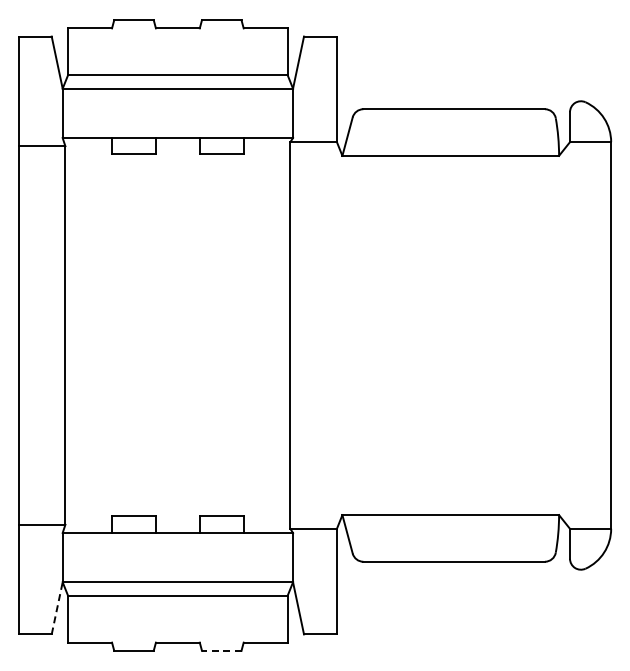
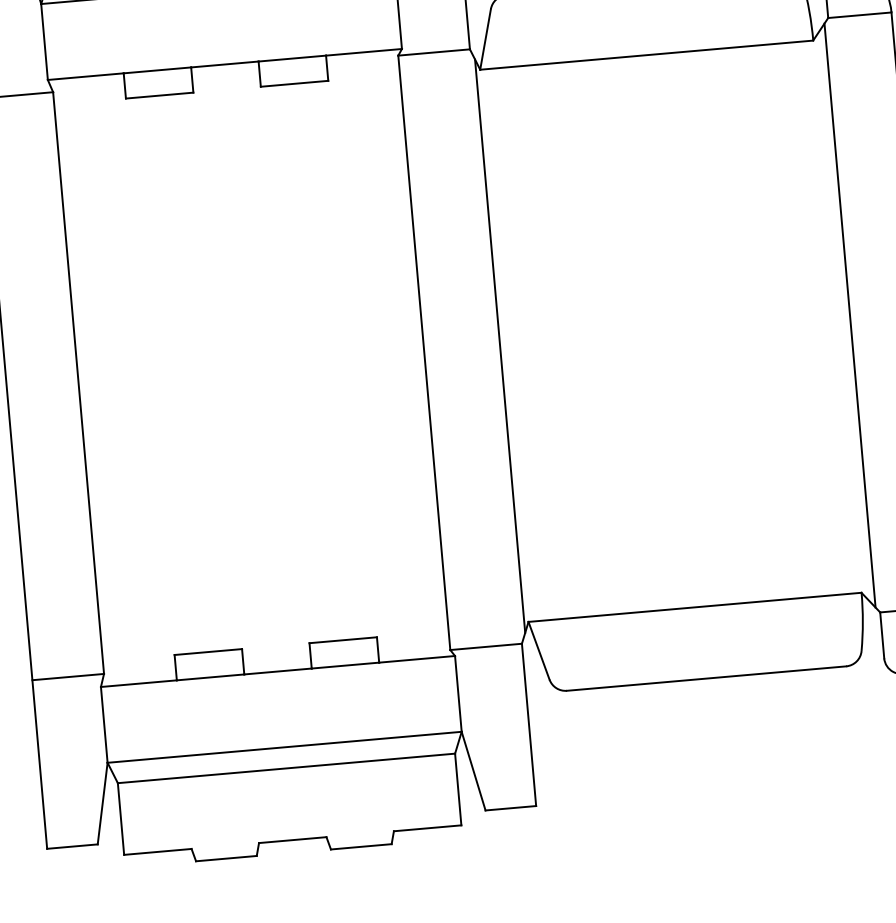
line: (339, 335) -> (499, 346), added
line: (567, 335) -> (850, 315), added
line: (57, 608) -> (103, 803), dashed -> solid
line: (221, 650) -> (360, 846), dashed -> solid

